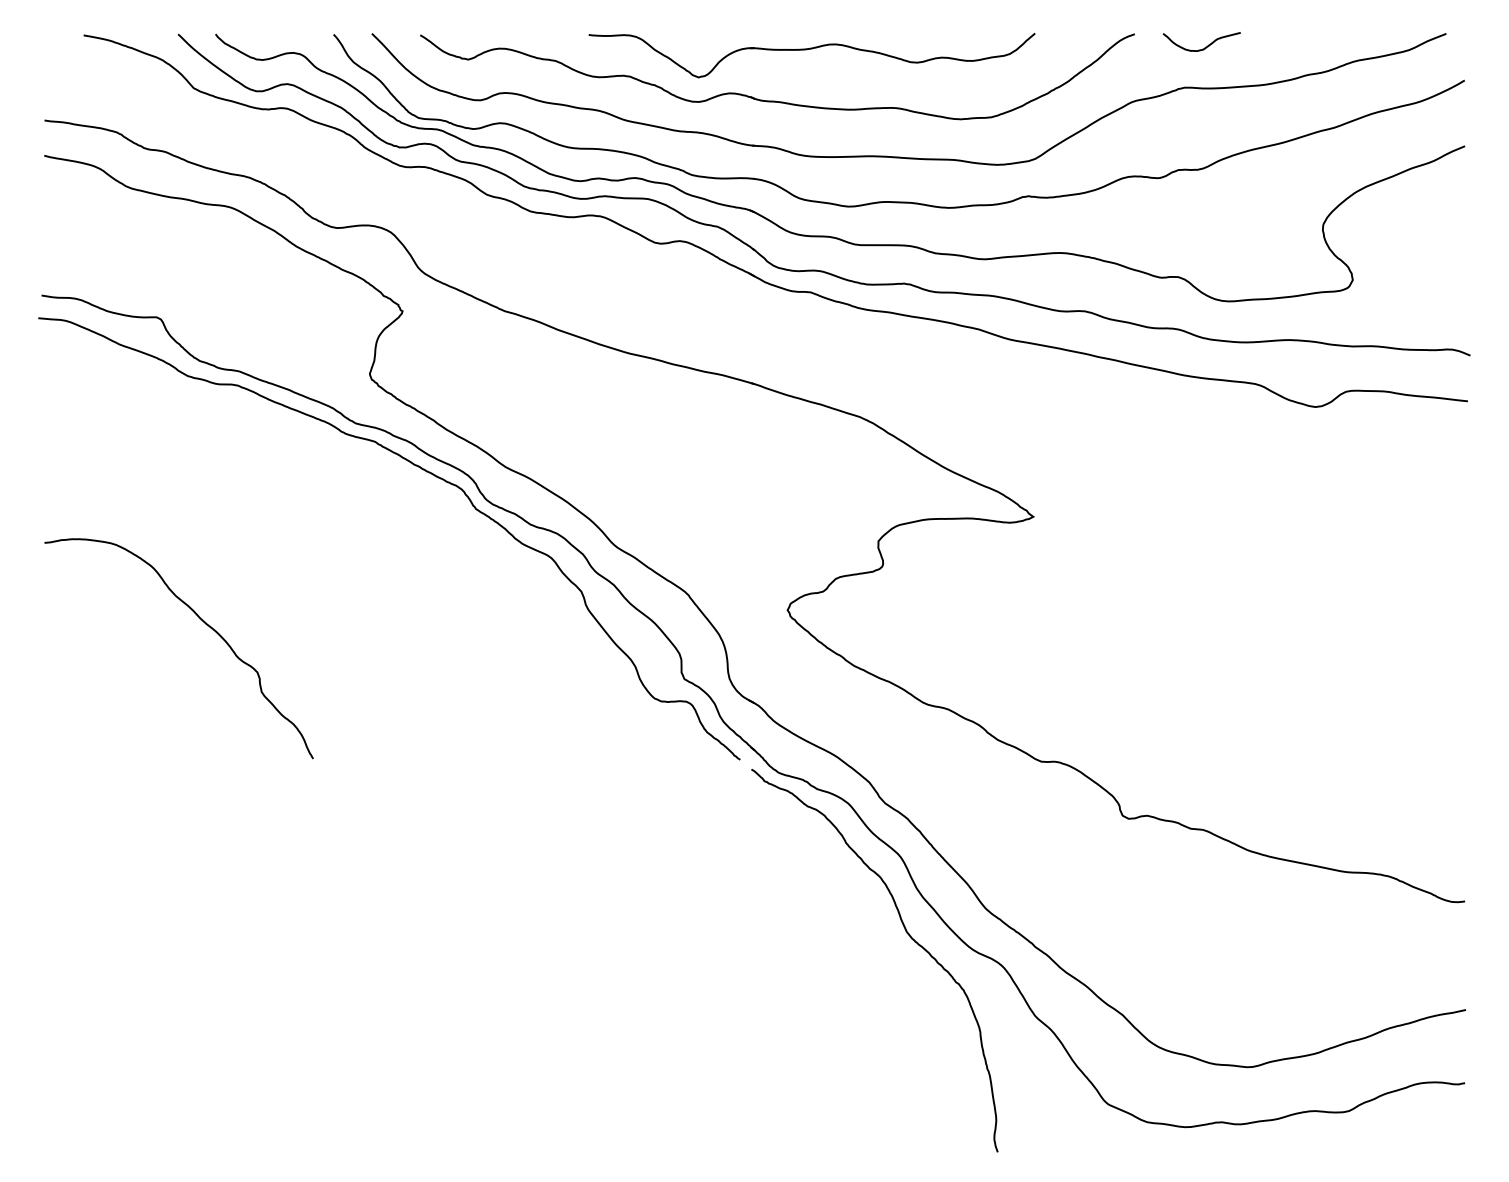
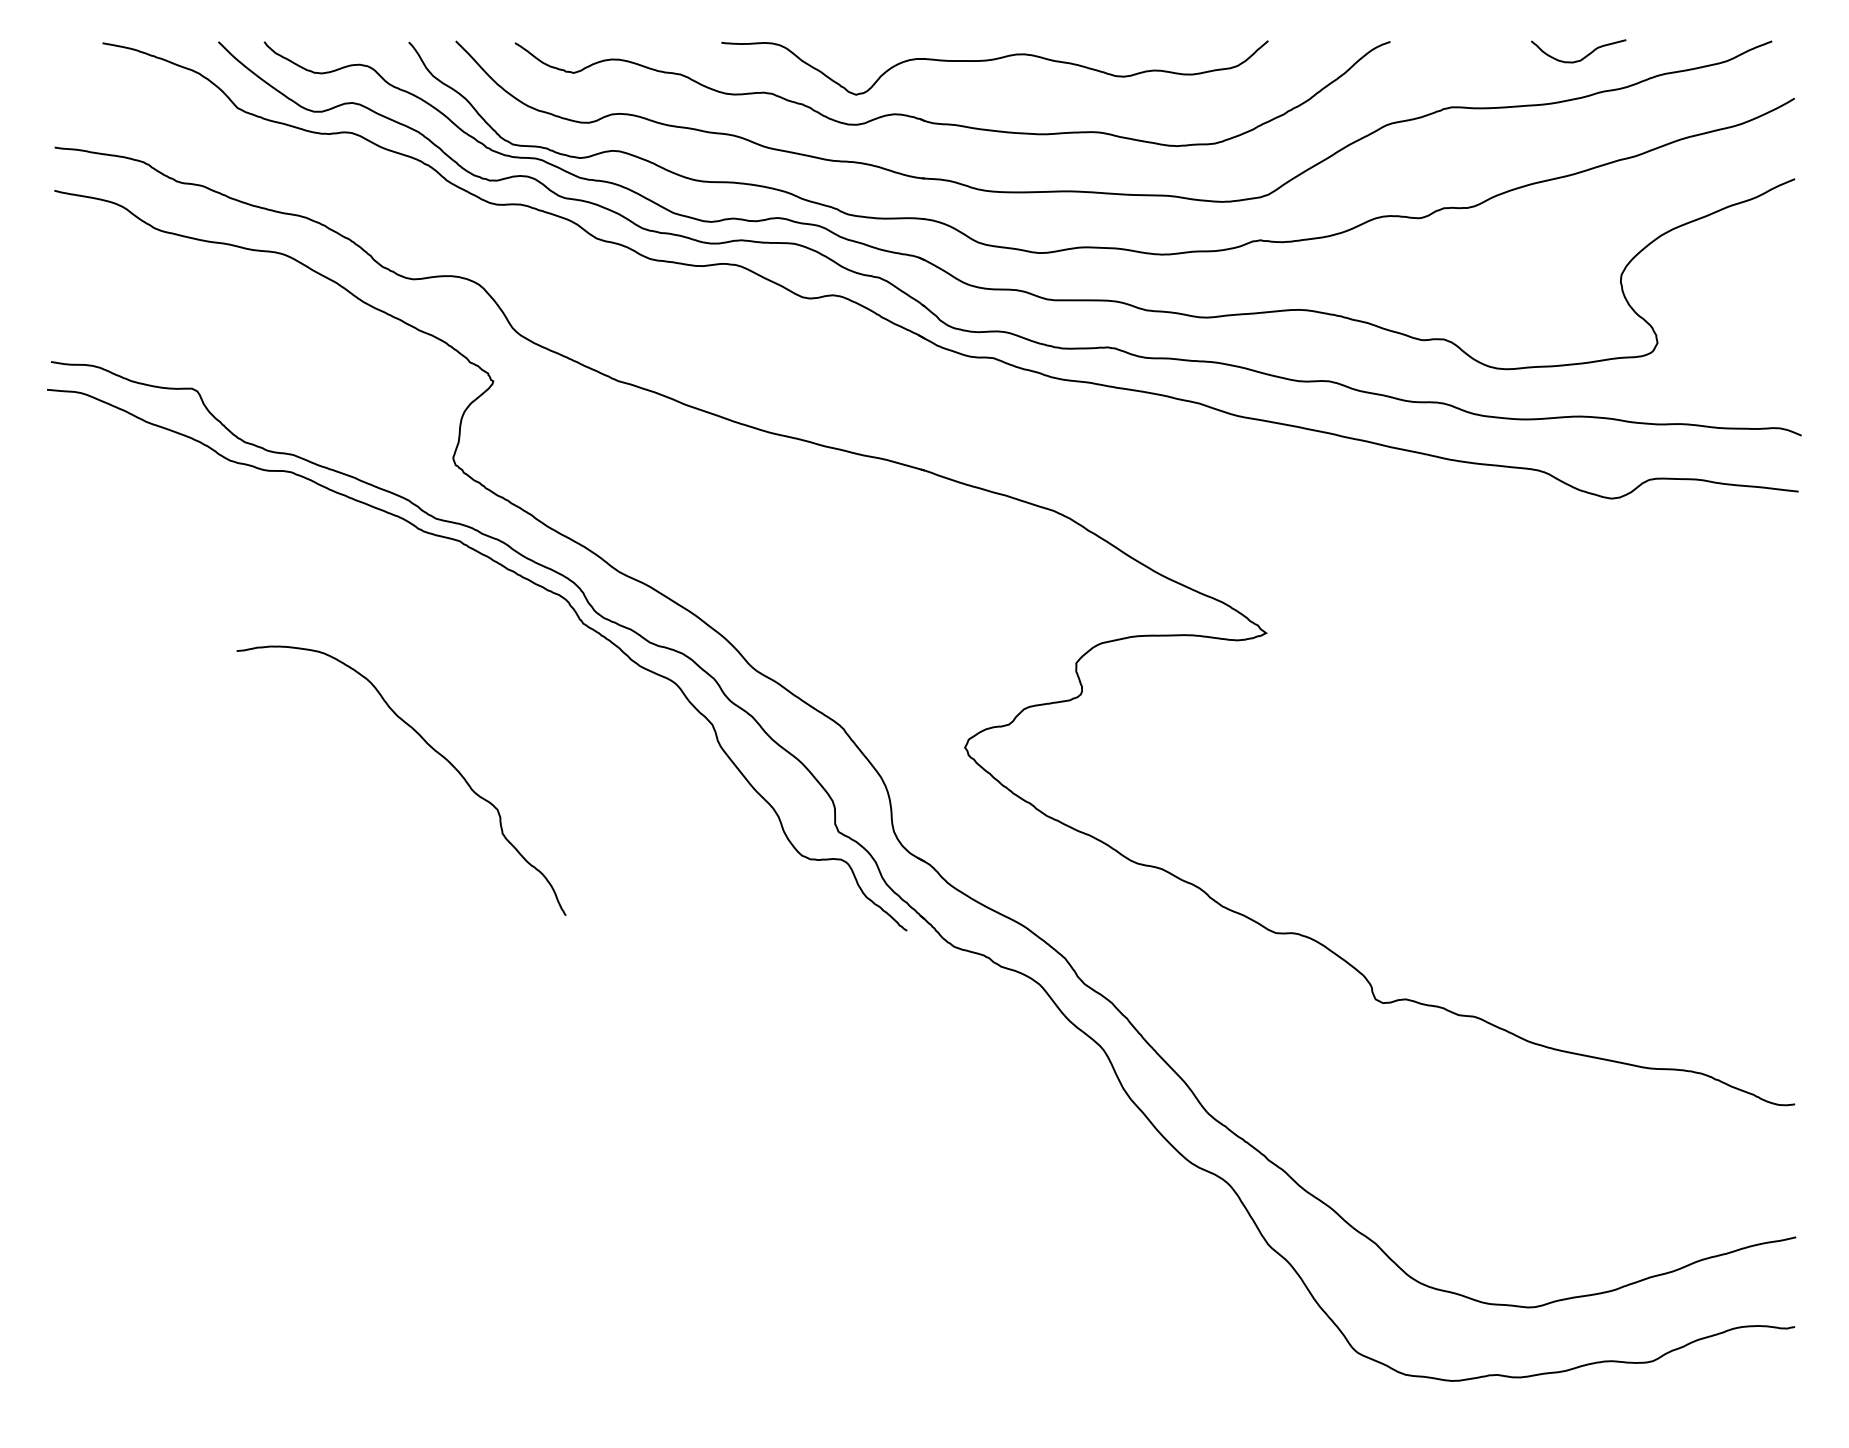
curve: (1204, 47) -> (1581, 58), moved
curve: (204, 623) -> (432, 749), moved
curve: (907, 935) -> (1112, 1145), removed

